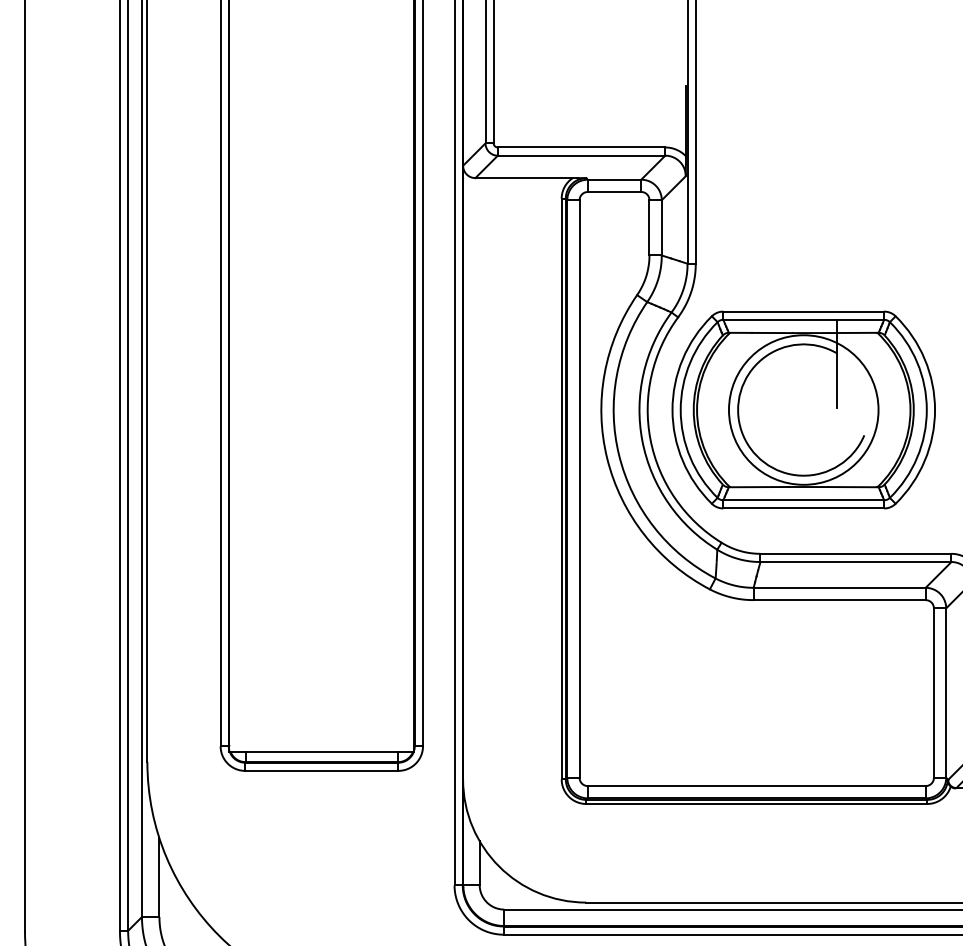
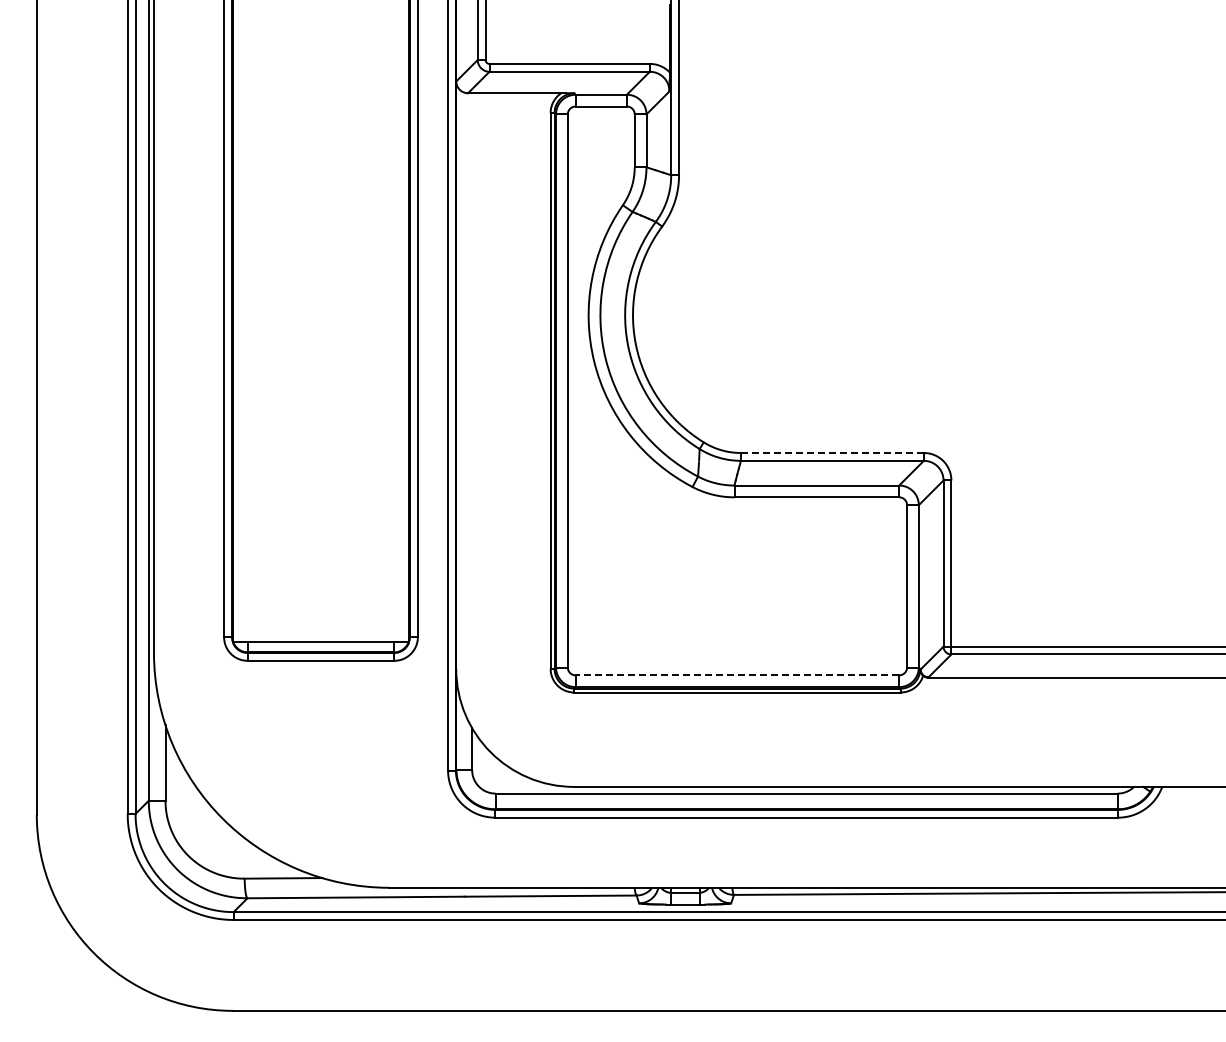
part: (802, 410) -> (781, 315), removed
line: (854, 553) -> (831, 452), solid -> dashed
line: (756, 786) -> (737, 675), solid -> dashed

